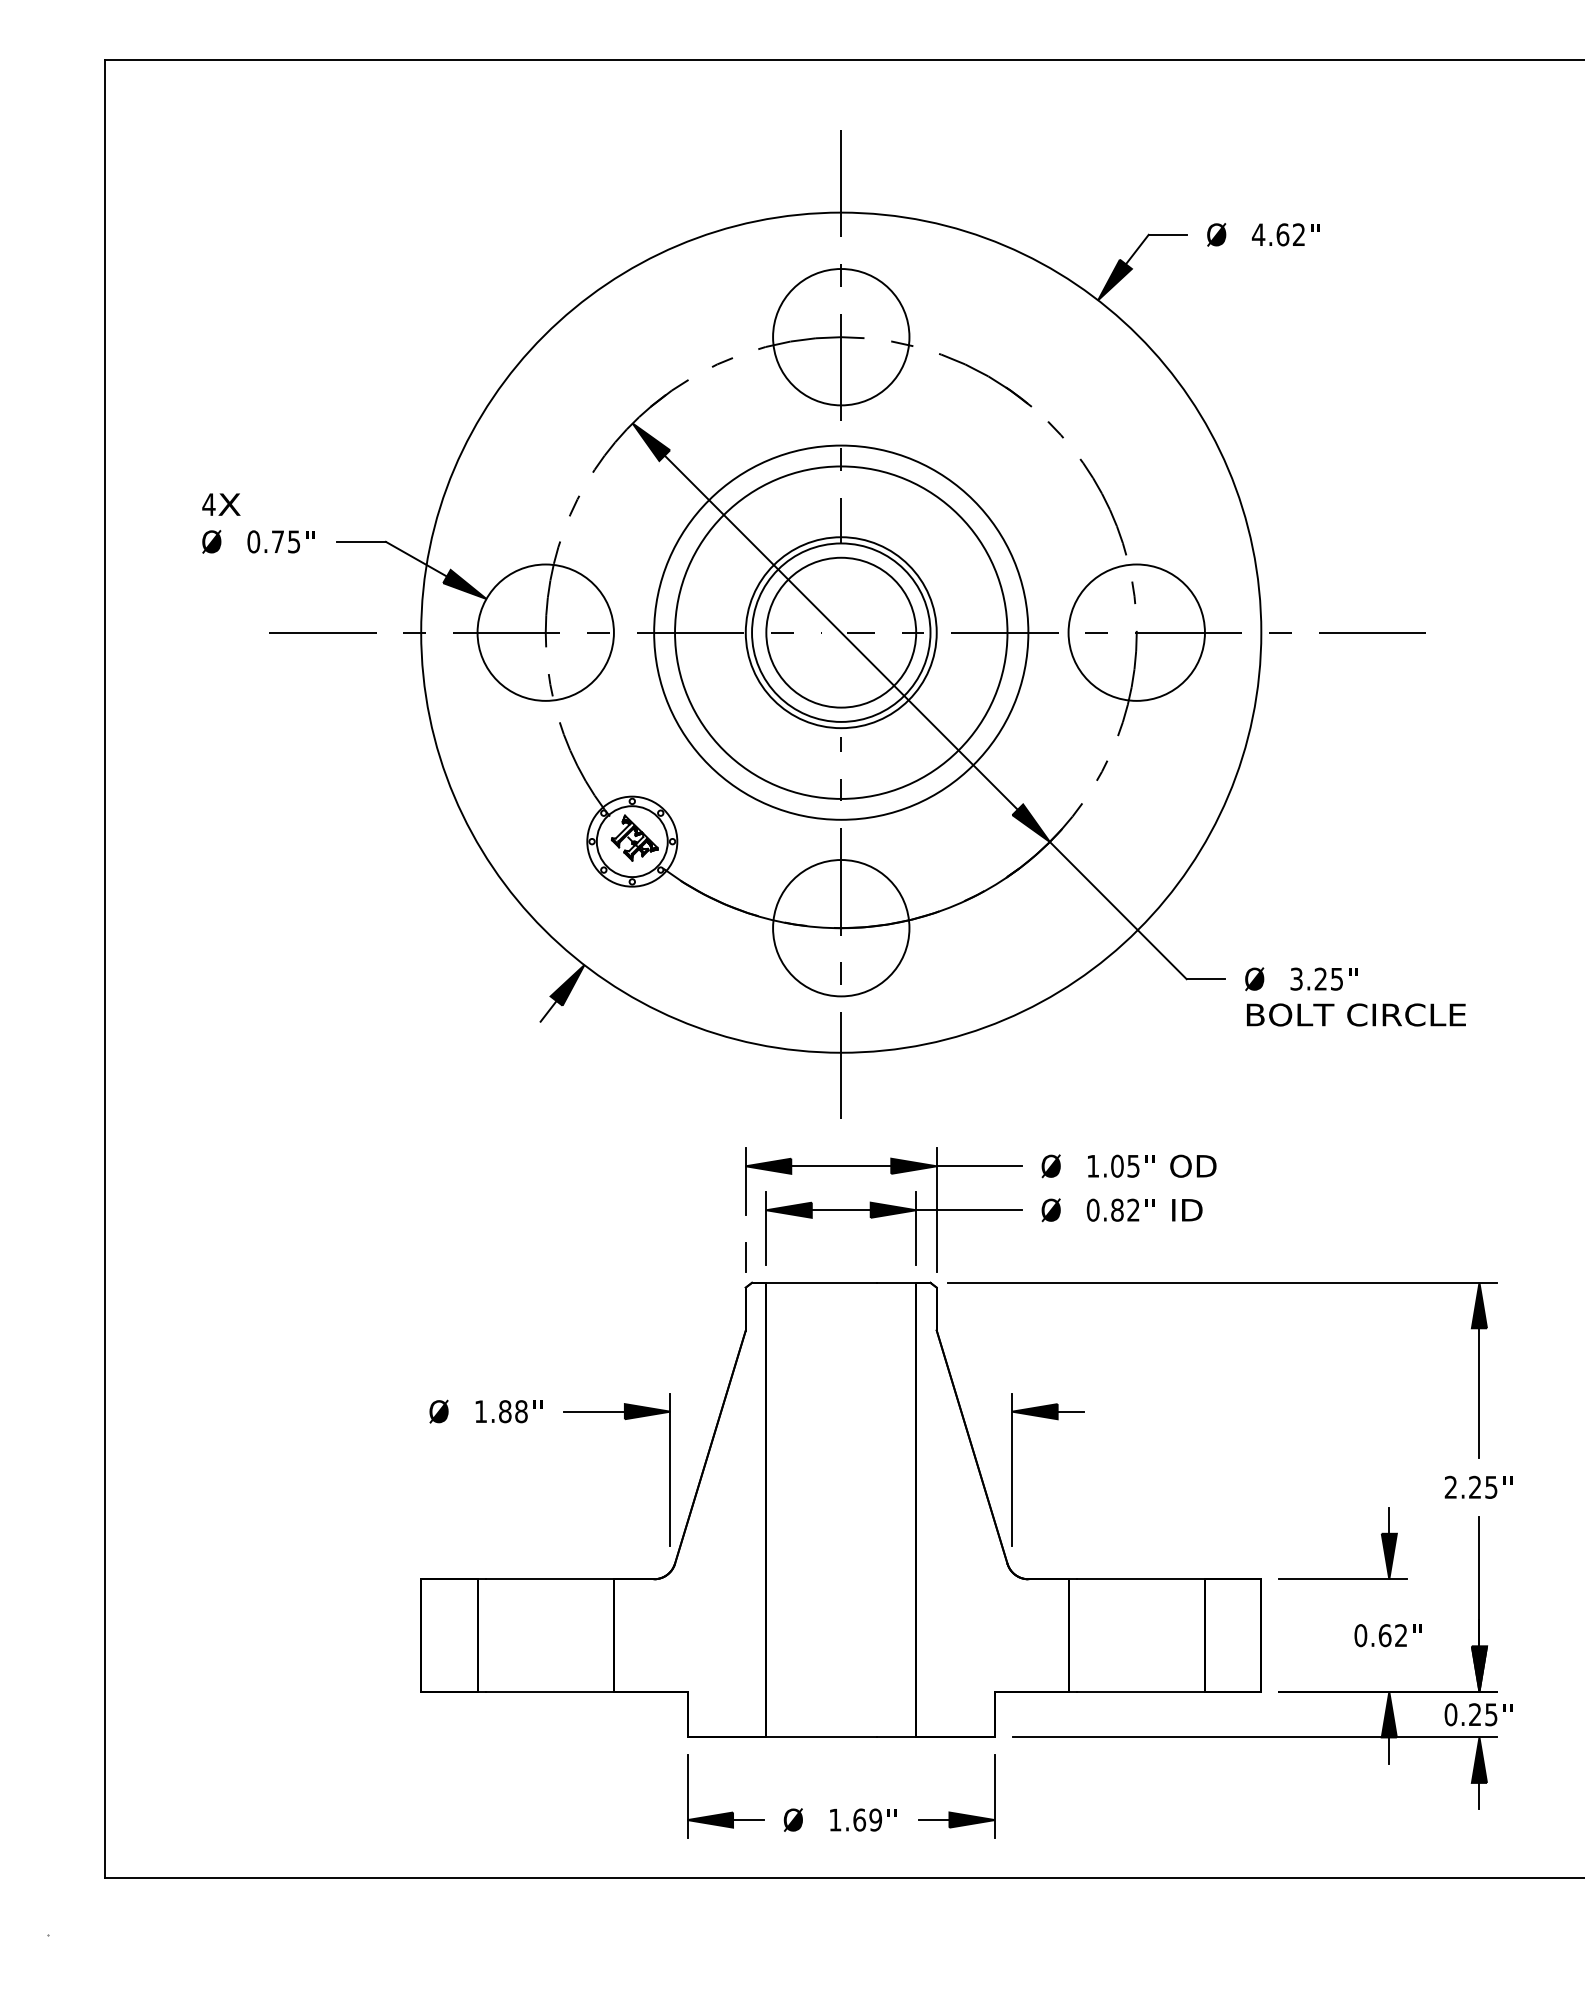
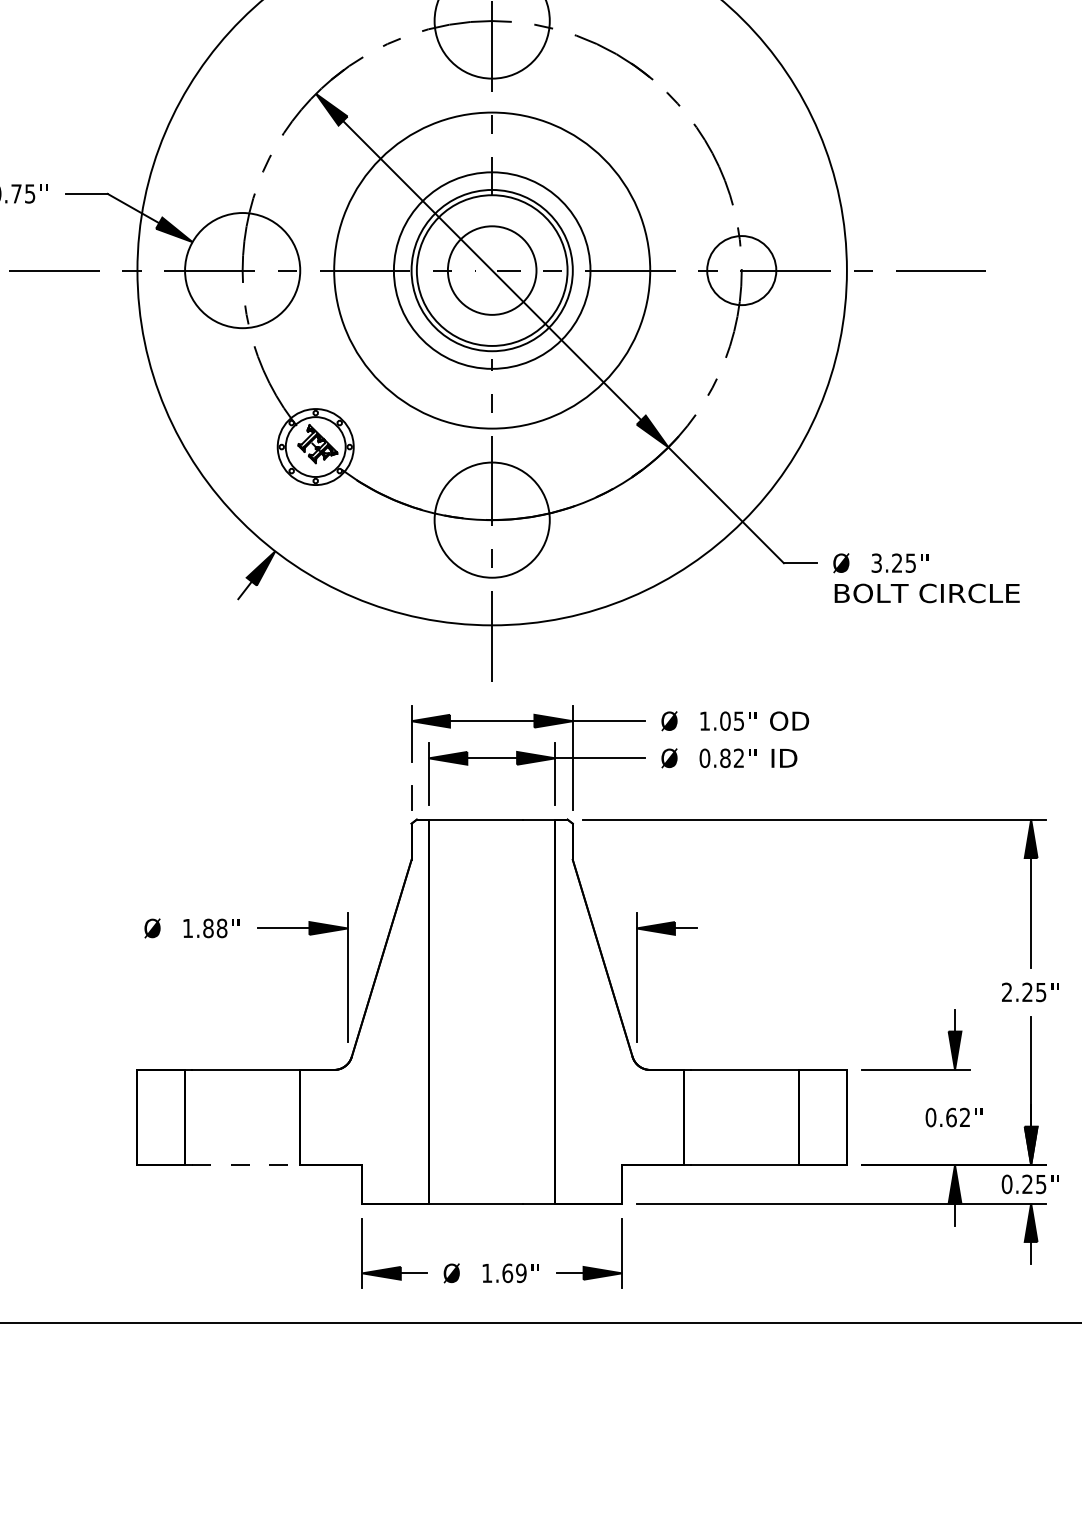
circle: (841, 632) -> (492, 270), size x0.7
circle: (841, 632) -> (492, 270), size x0.7
circle: (1136, 632) -> (741, 270), size x0.6
line: (550, 1692) -> (246, 1165), solid -> dashed

